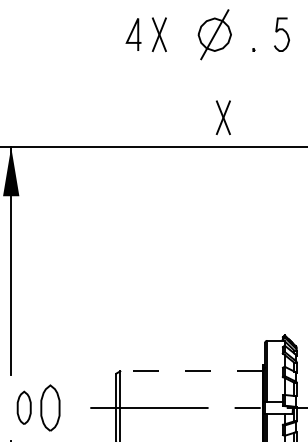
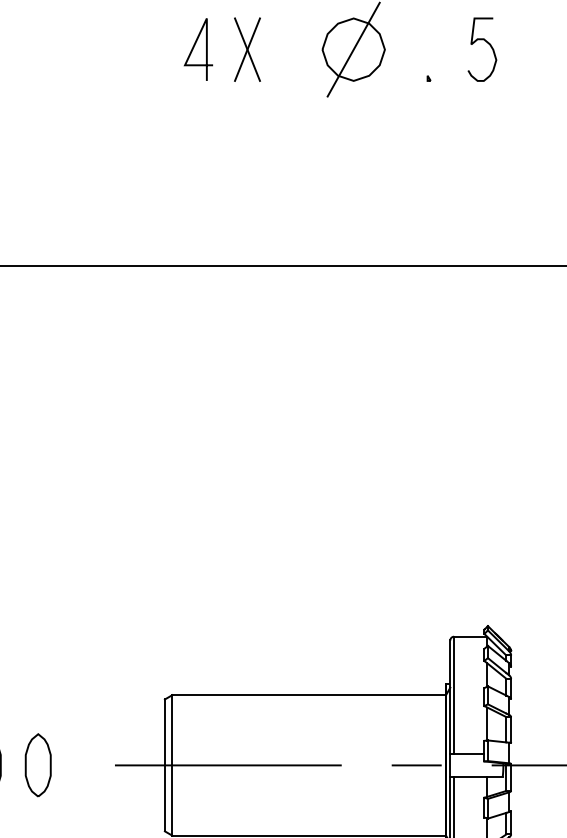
part: (222, 117) -> (368, 208), removed
line: (191, 371) -> (309, 695), dashed -> solid
part: (49, 407) -> (36, 764), size x0.71

